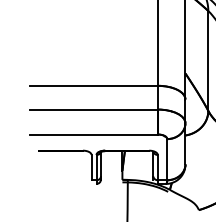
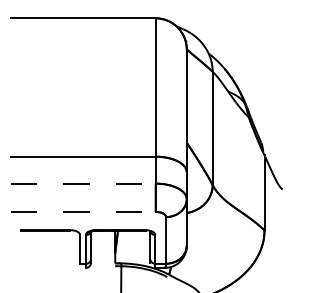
line: (94, 109) -> (83, 183), solid -> dashed
line: (94, 134) -> (83, 211), solid -> dashed

